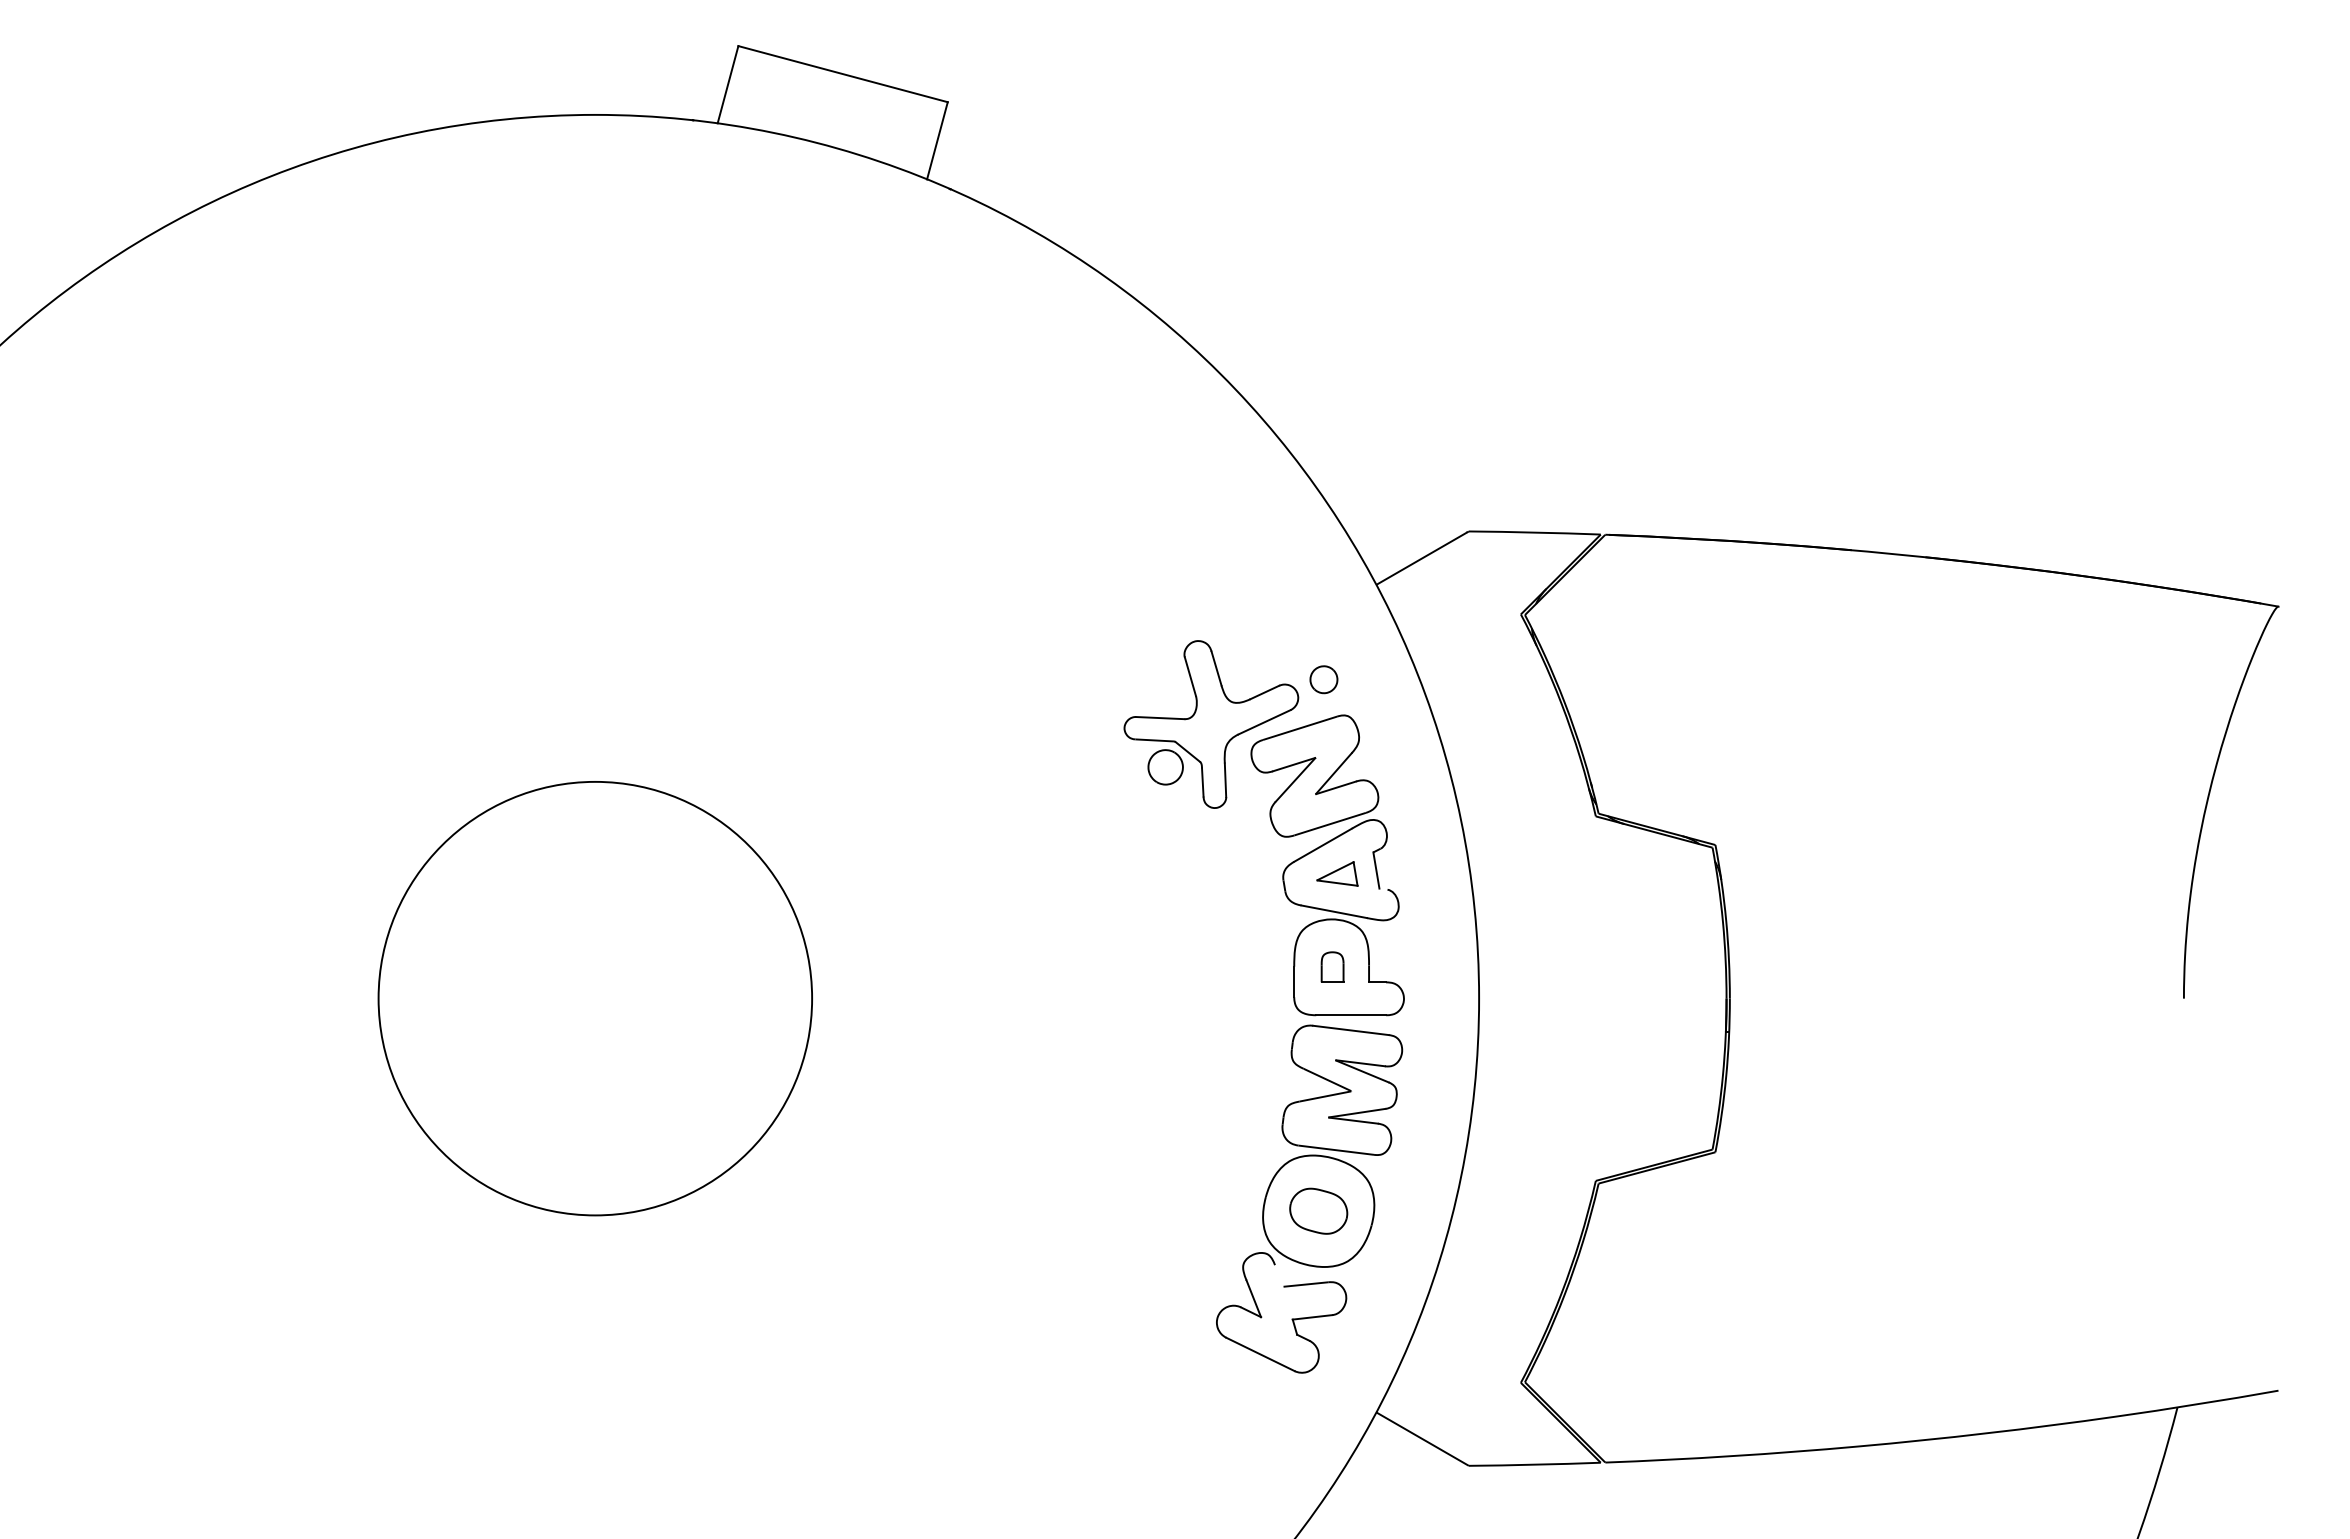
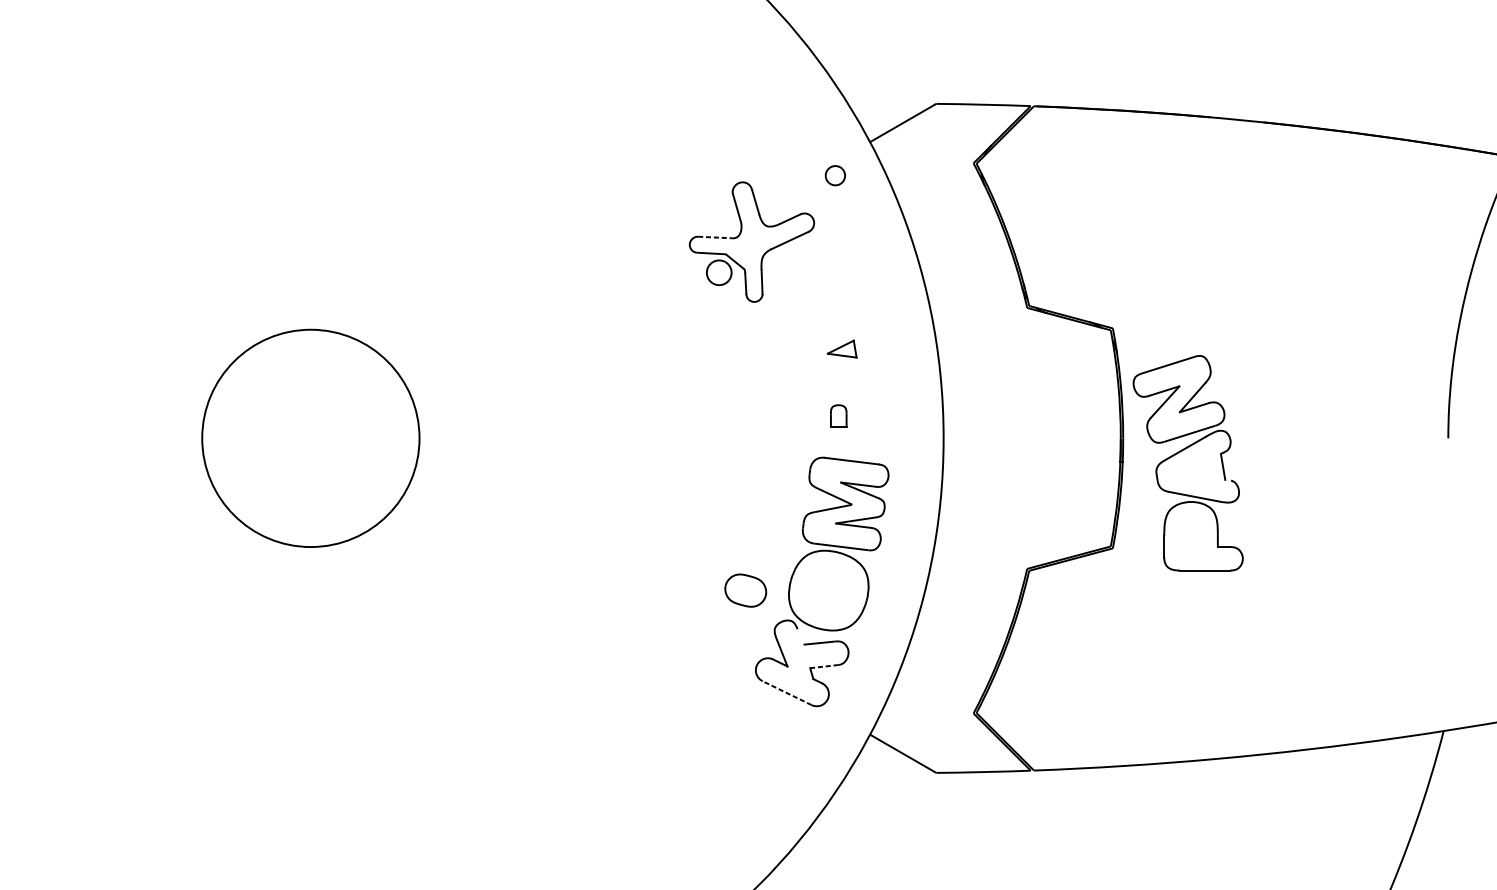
part: (1323, 679) -> (835, 175), moved
line: (1160, 718) -> (715, 237), solid -> dashed
part: (1316, 850) -> (1180, 452), moved
circle: (595, 998) -> (310, 438), size x0.7
part: (1318, 1210) -> (745, 590), moved
line: (1312, 1317) -> (824, 666), solid -> dashed
line: (1260, 1354) -> (787, 693), solid -> dashed

